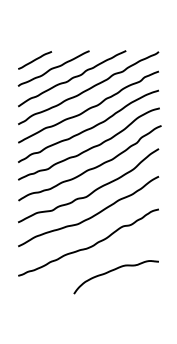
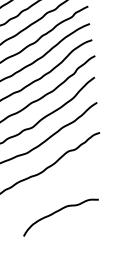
curve: (112, 271) -> (57, 212), moved

